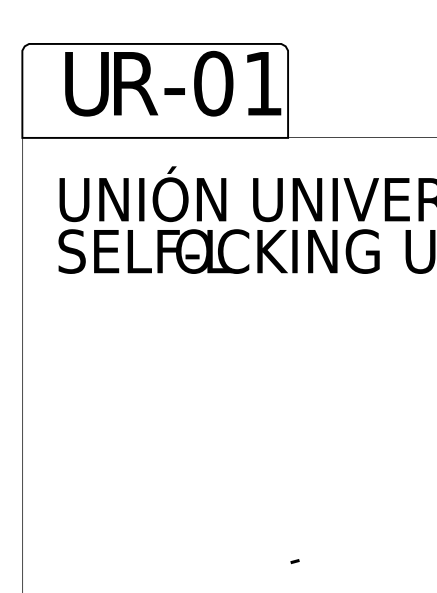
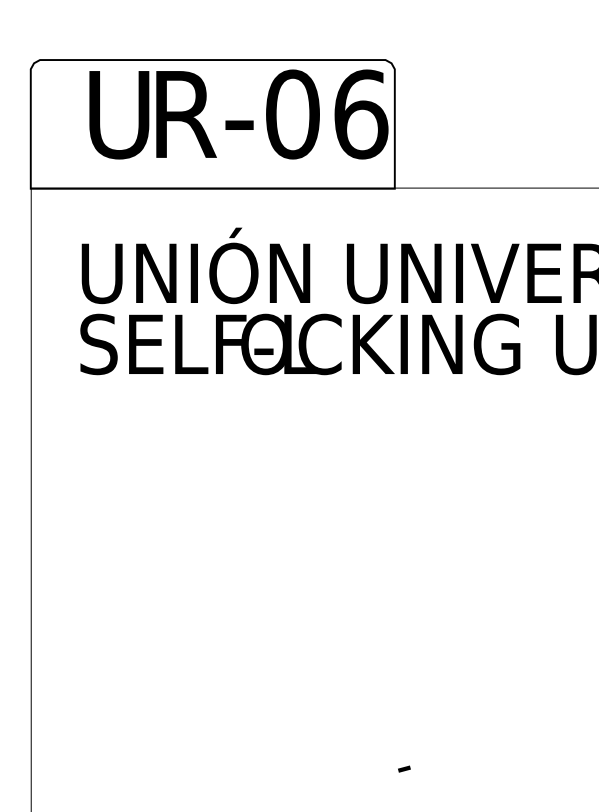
text: (263, 83) -> (361, 114), R-01 -> R-06

